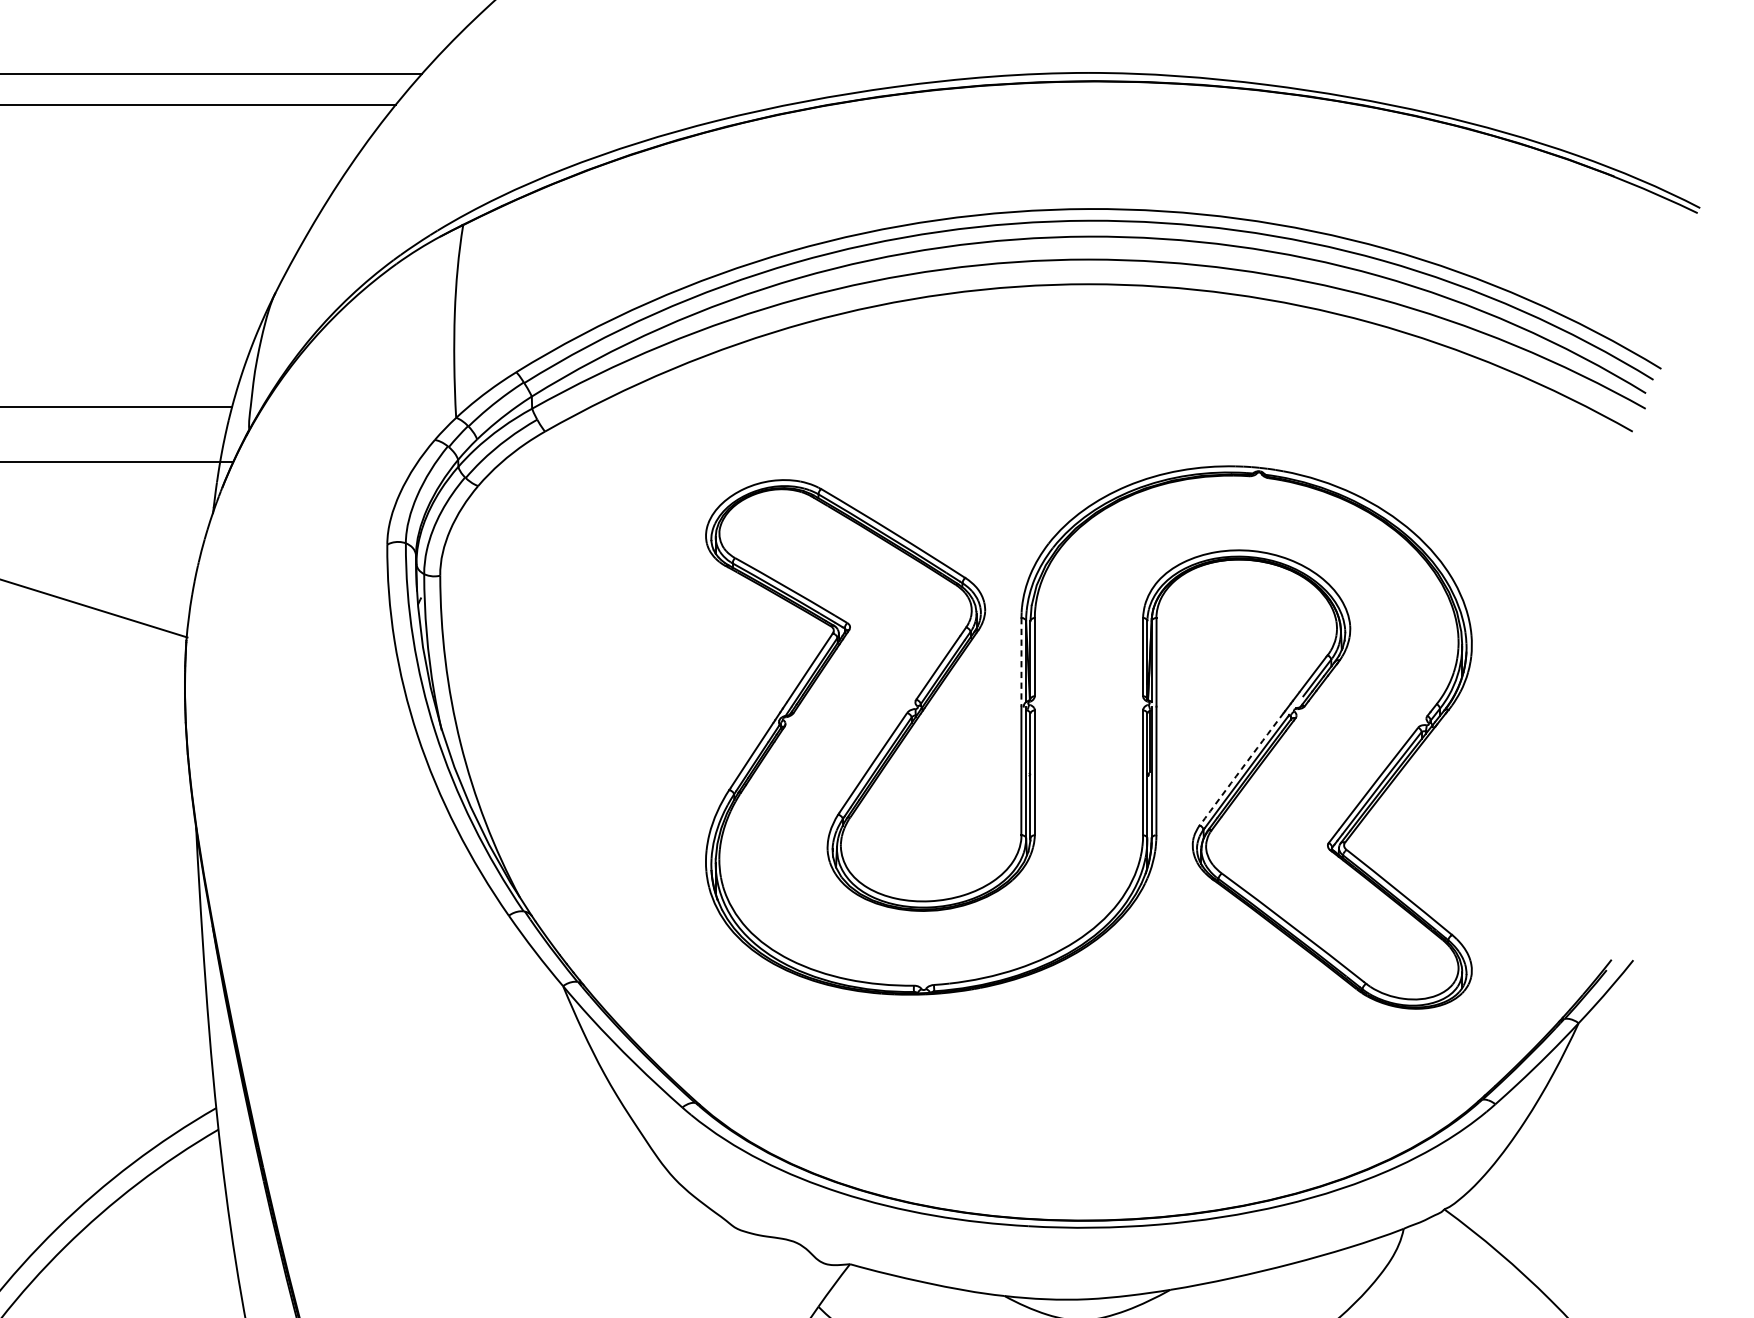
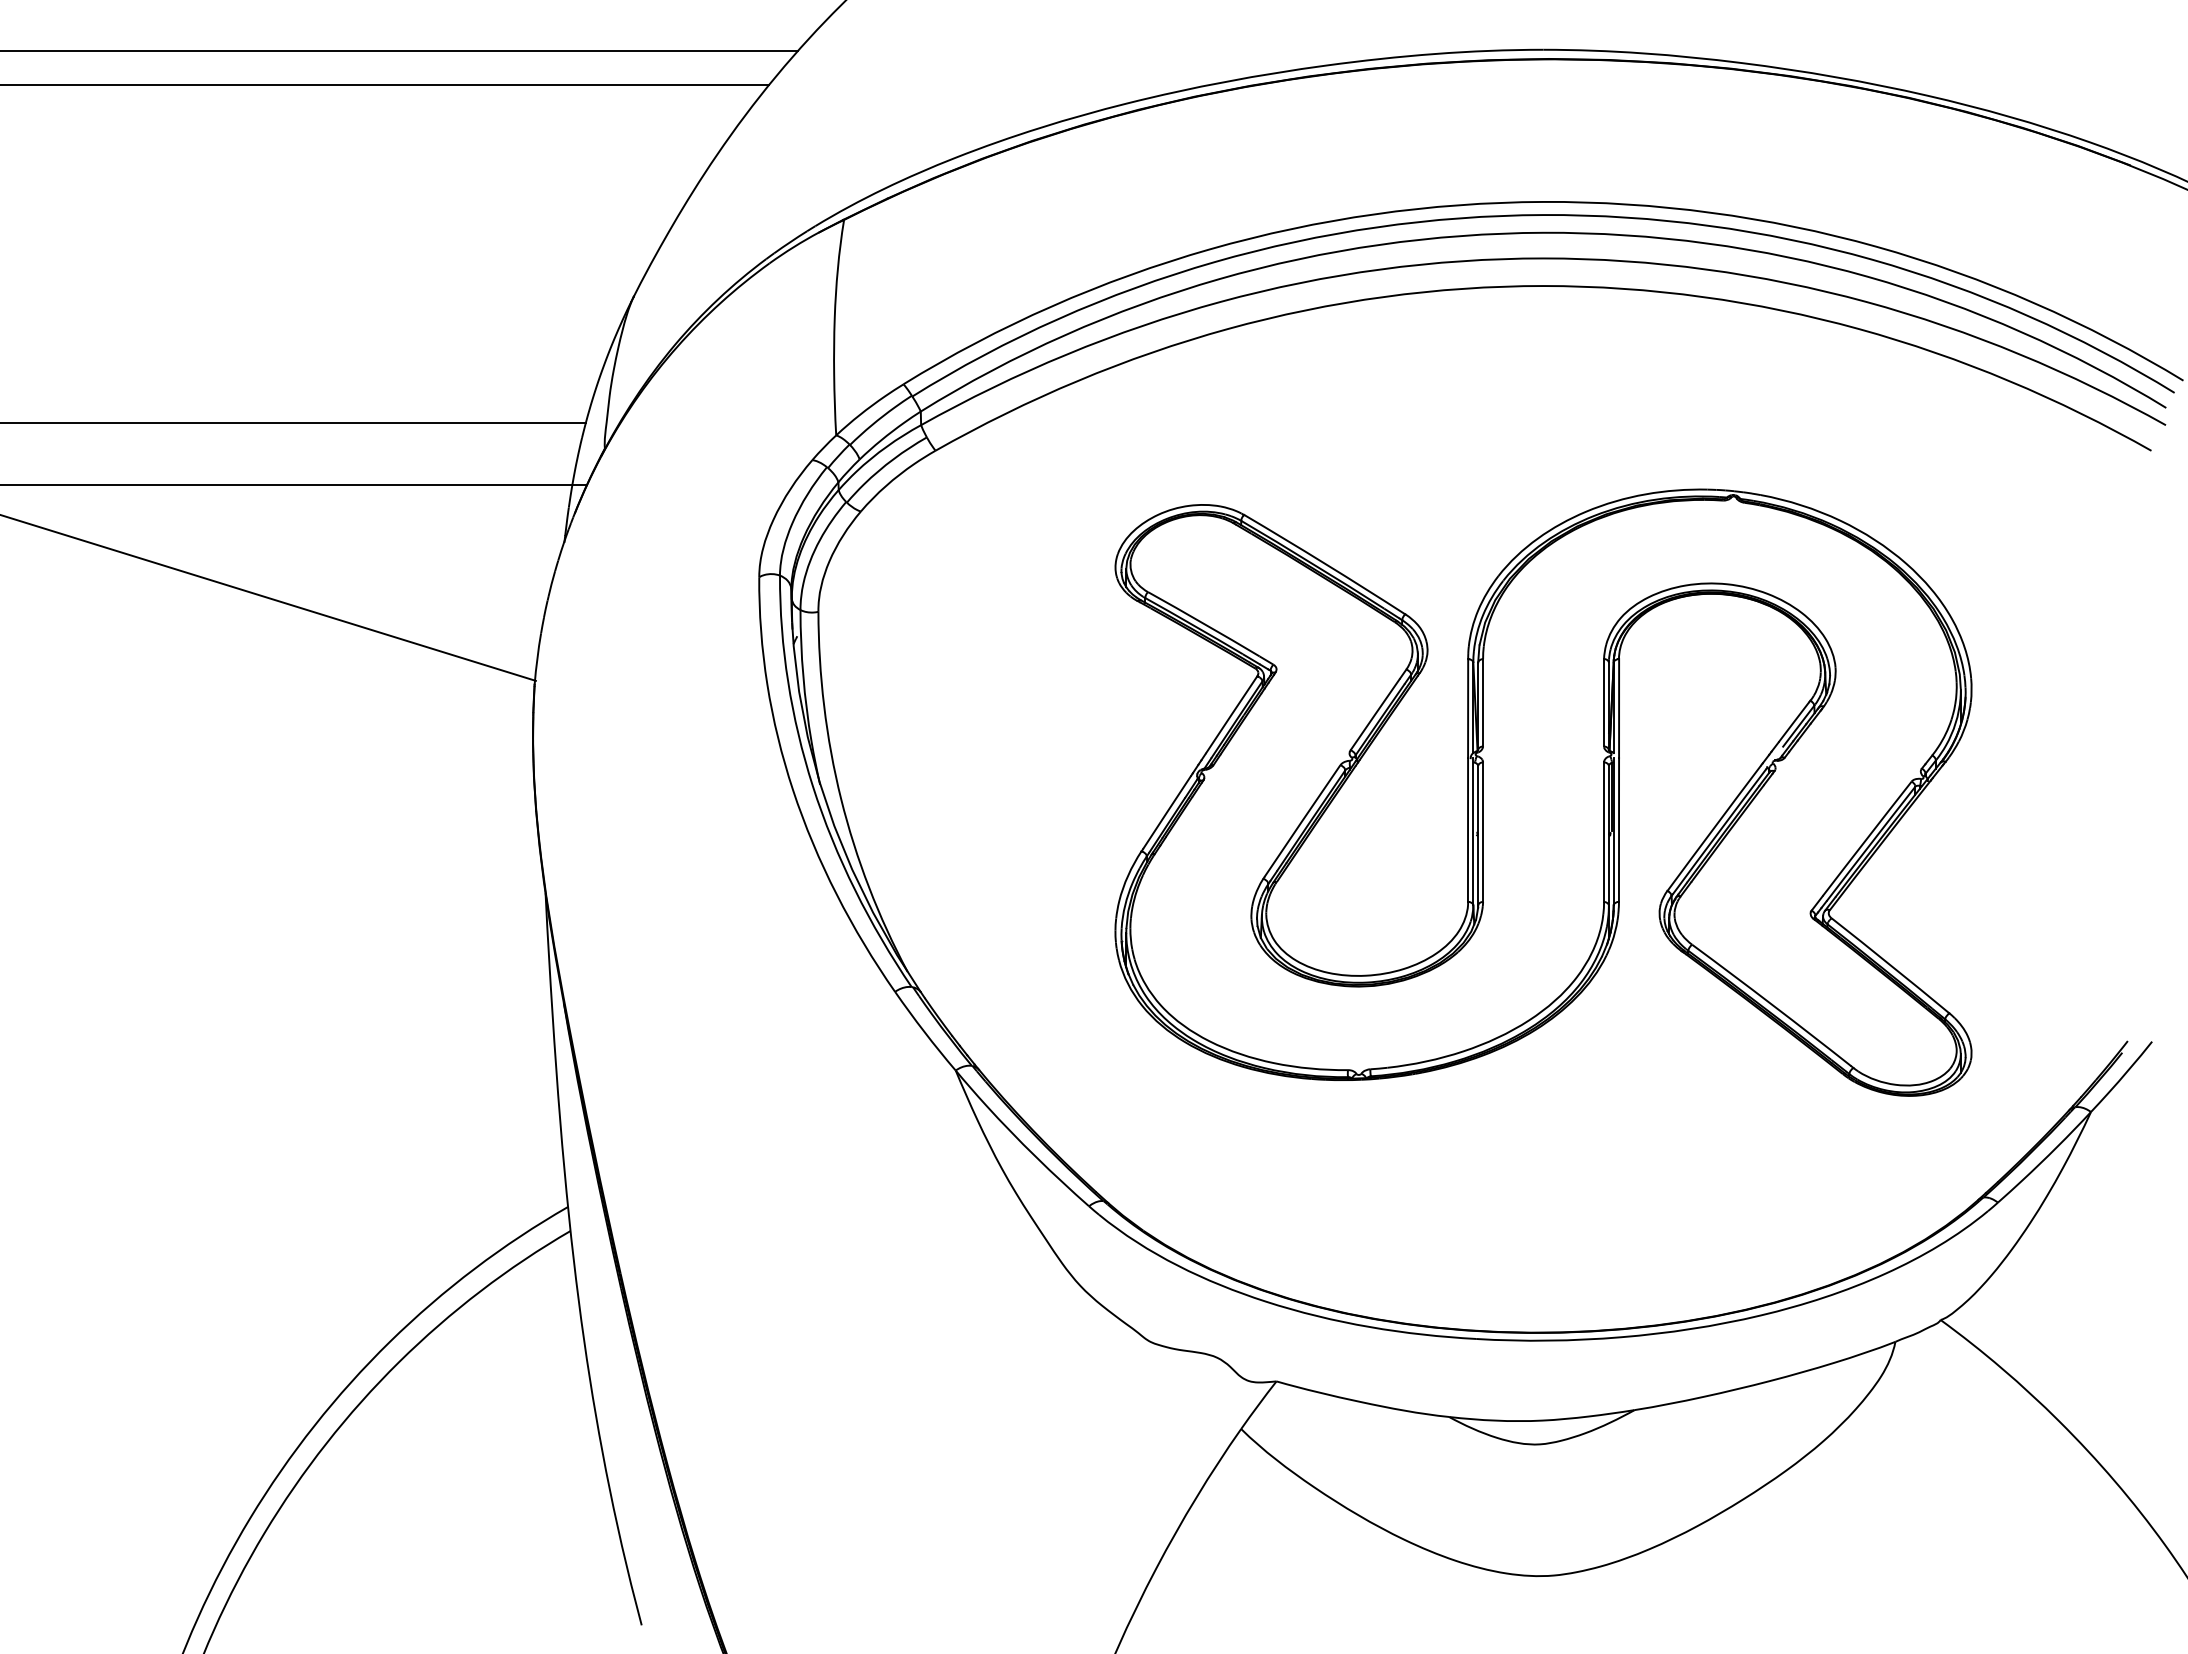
line: (1021, 662) -> (1468, 708), dashed -> solid
arc: (1241, 768) -> (1714, 827), dashed -> solid

